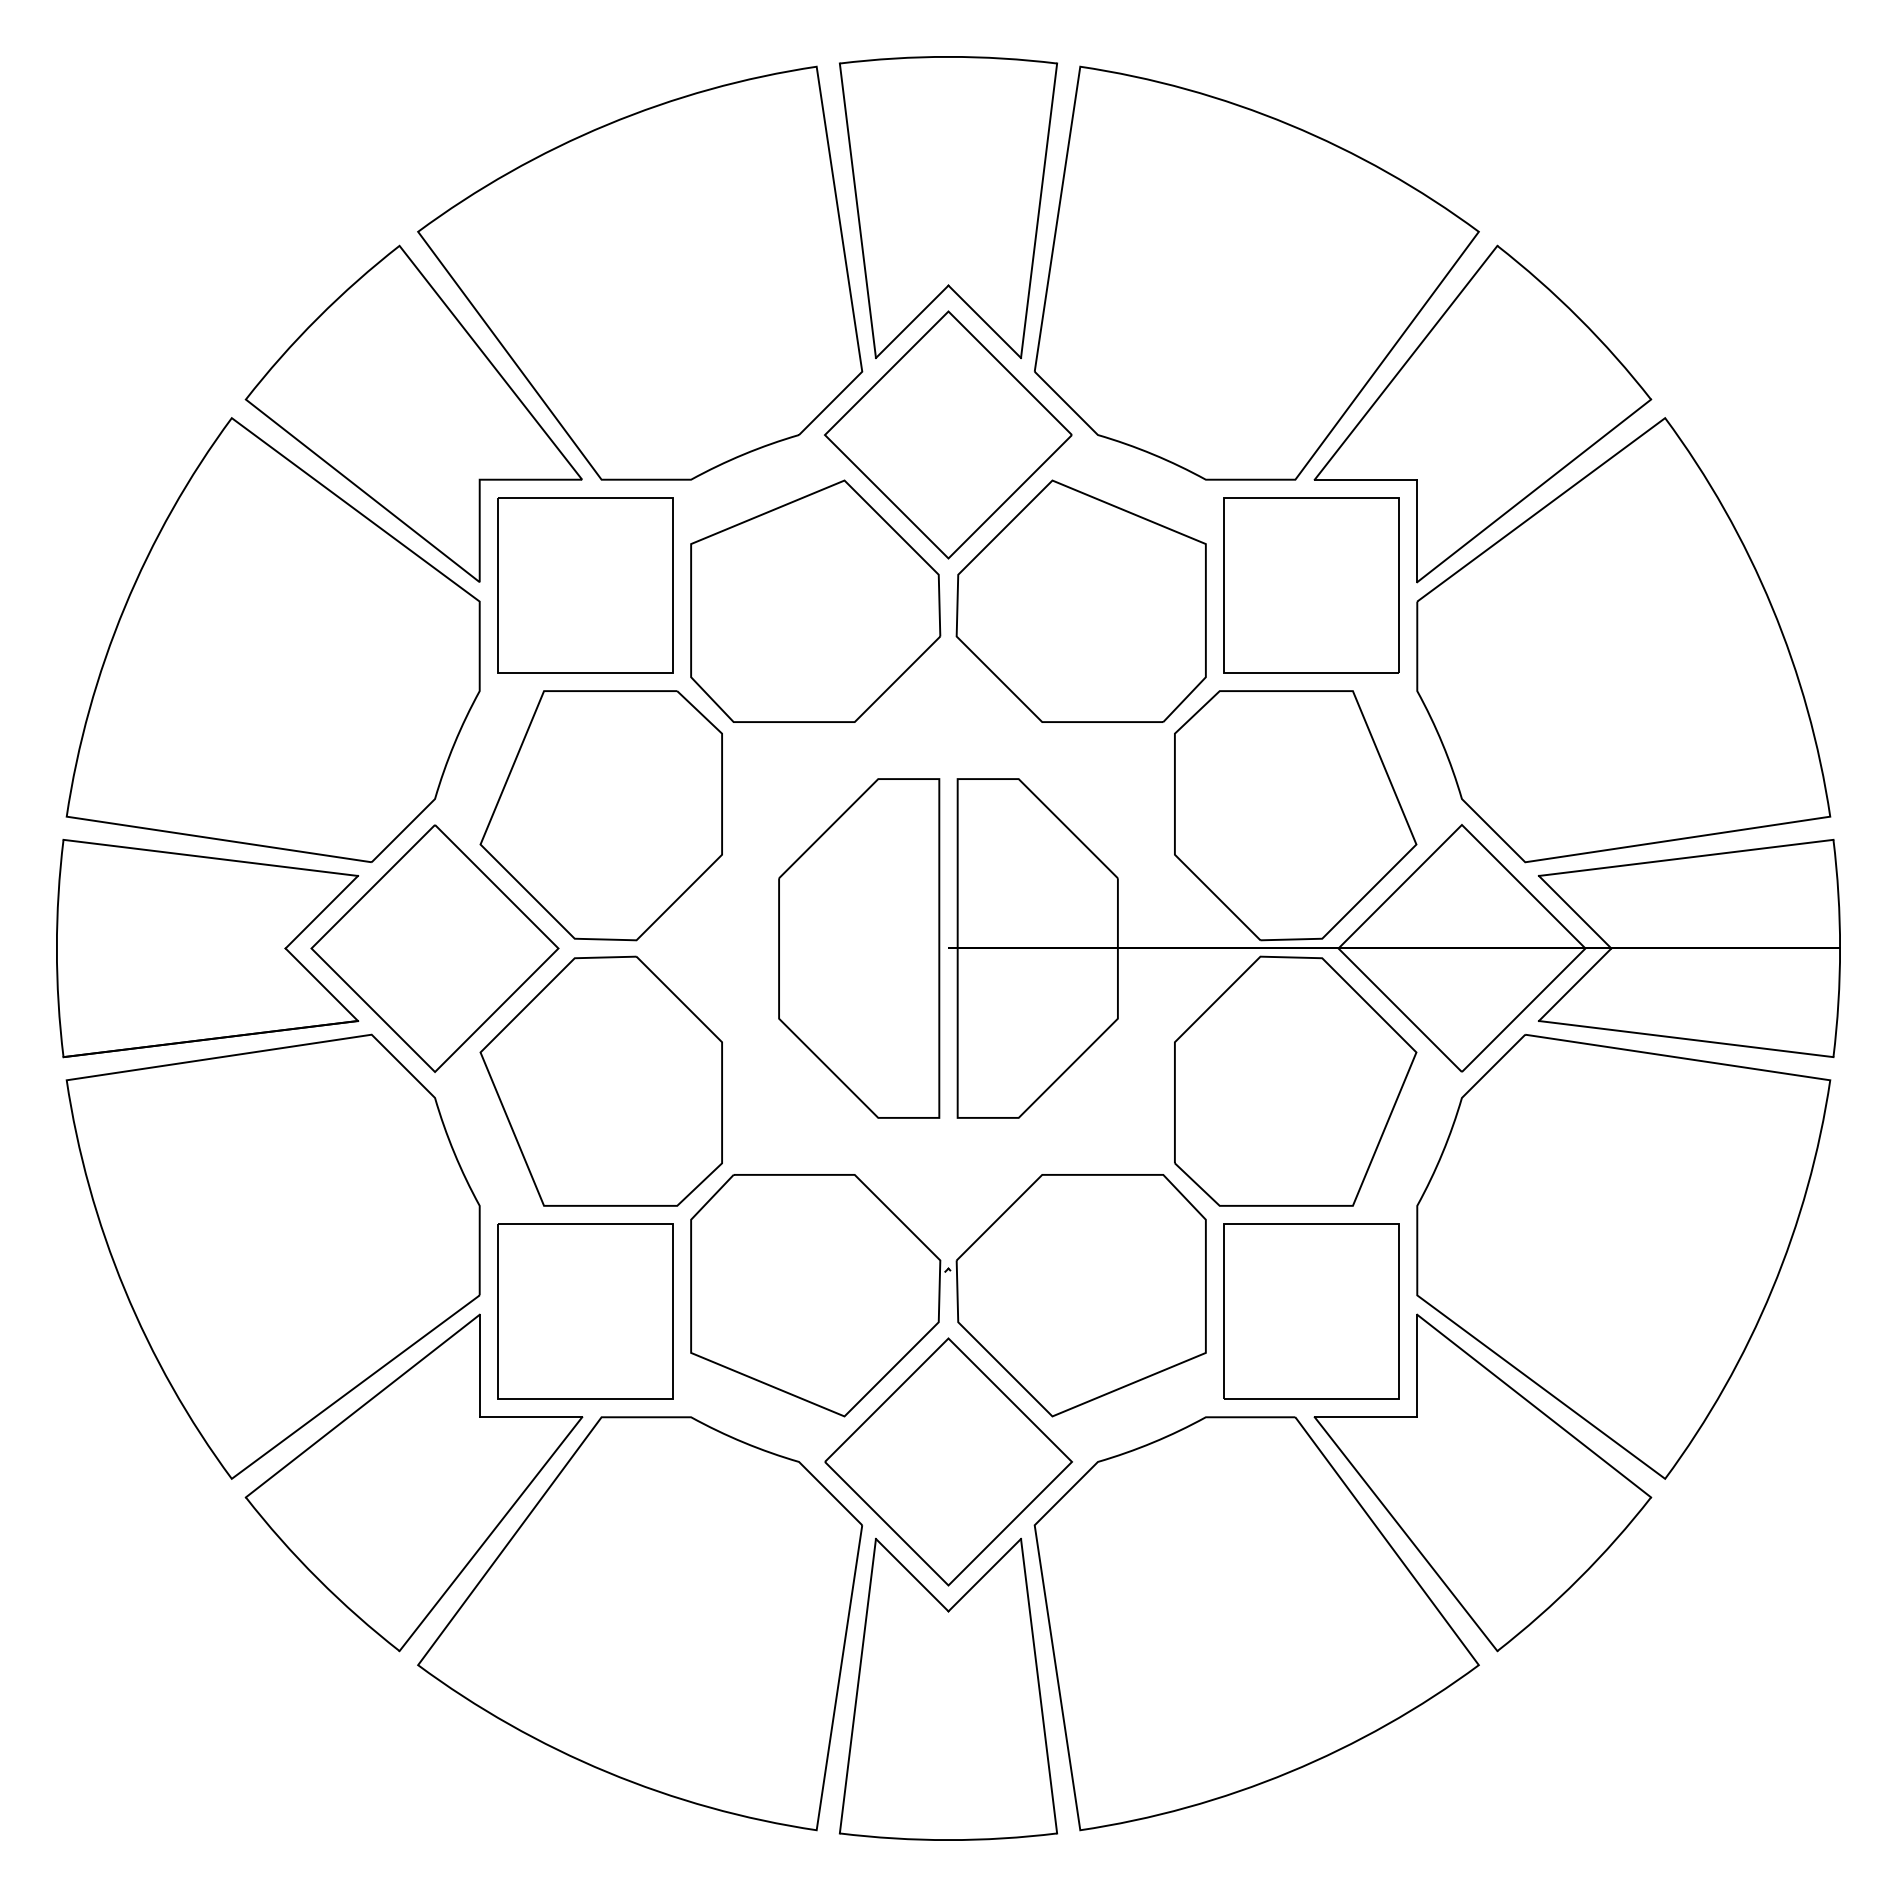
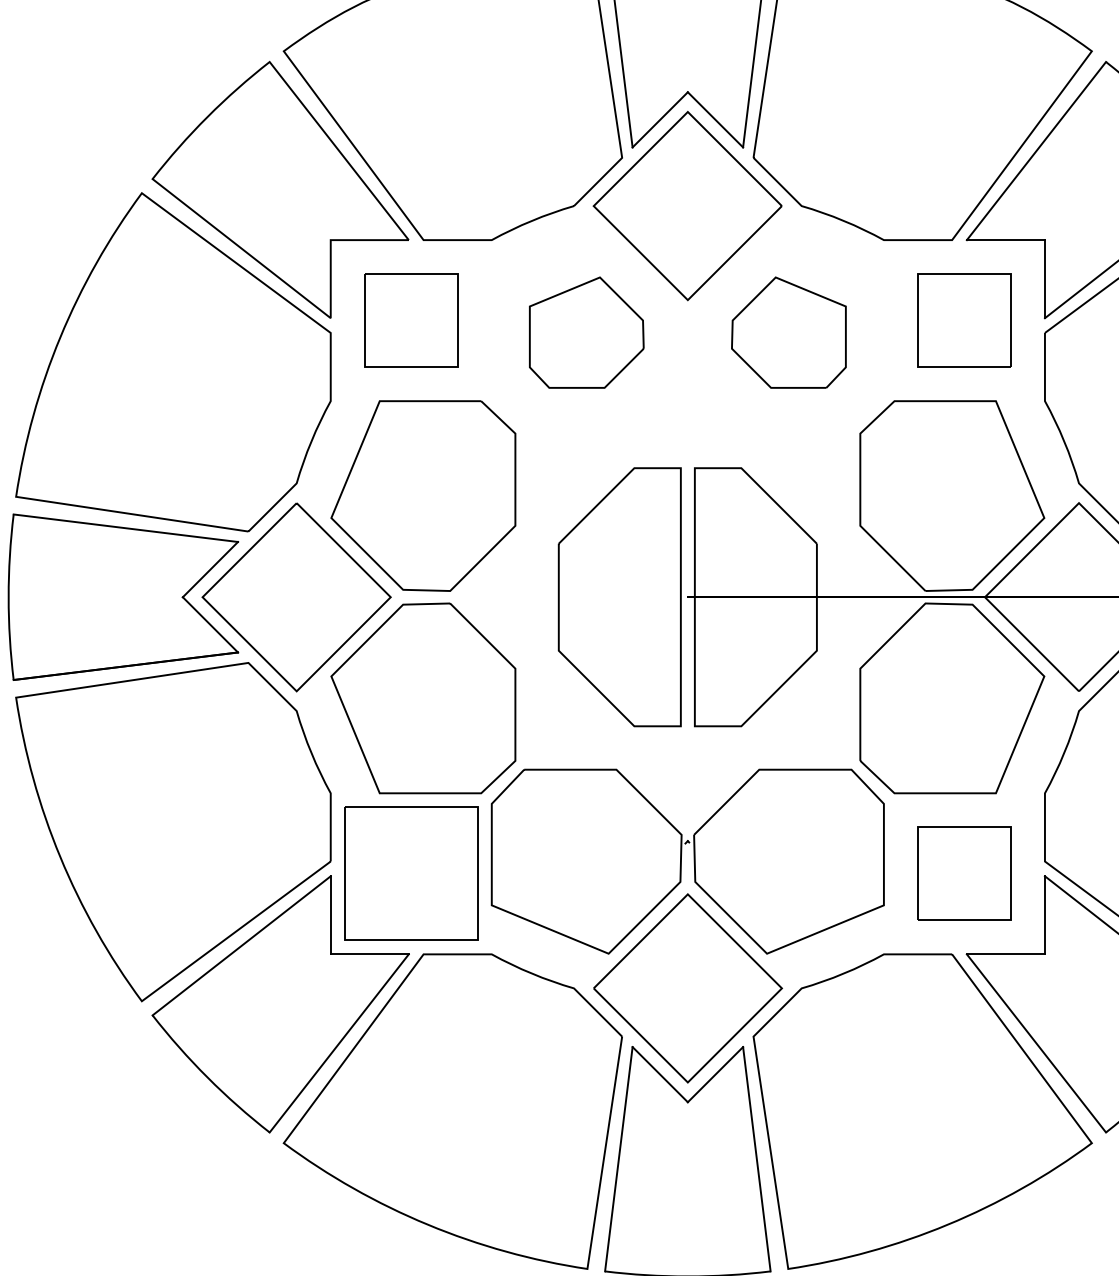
part: (585, 585) -> (411, 320), size x0.7
part: (1311, 585) -> (964, 320), size x0.7
part: (815, 600) -> (586, 332), size x0.6
part: (1080, 600) -> (788, 332), size x0.6
part: (1311, 1311) -> (964, 873), size x0.7

